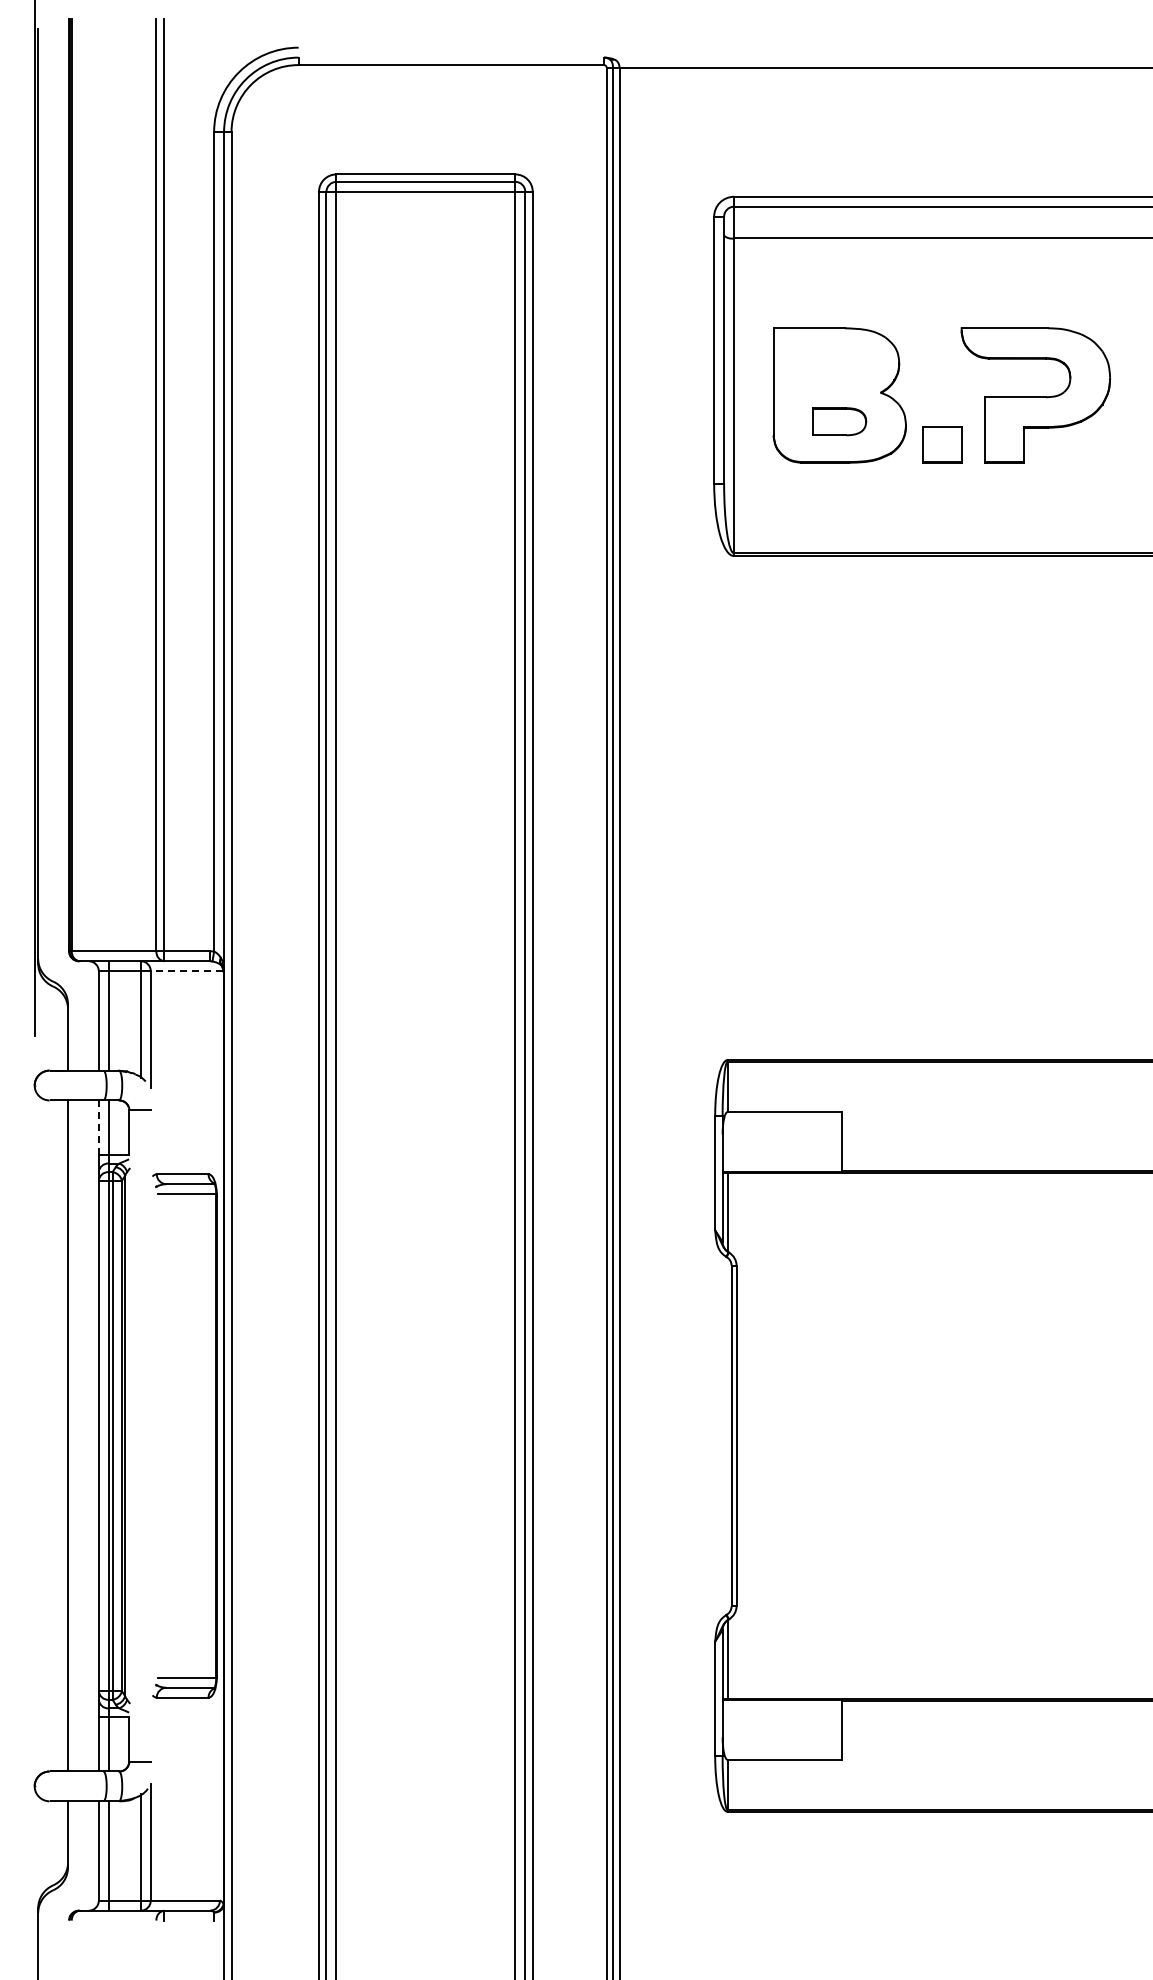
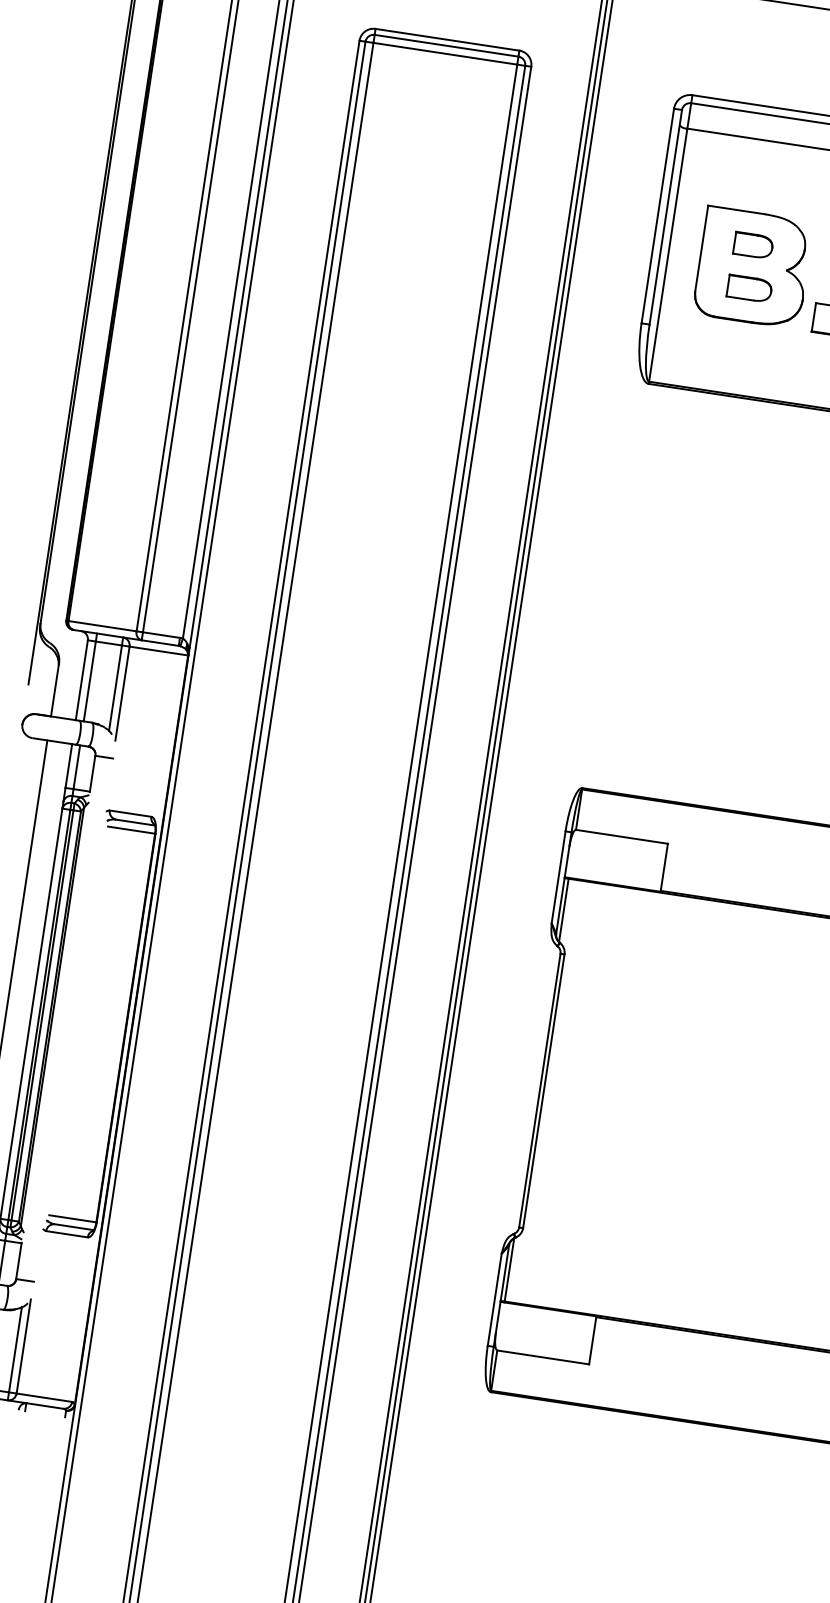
part: (836, 368) -> (753, 245), added
line: (186, 971) -> (158, 651), dashed -> solid
line: (98, 1127) -> (68, 765), dashed -> solid

